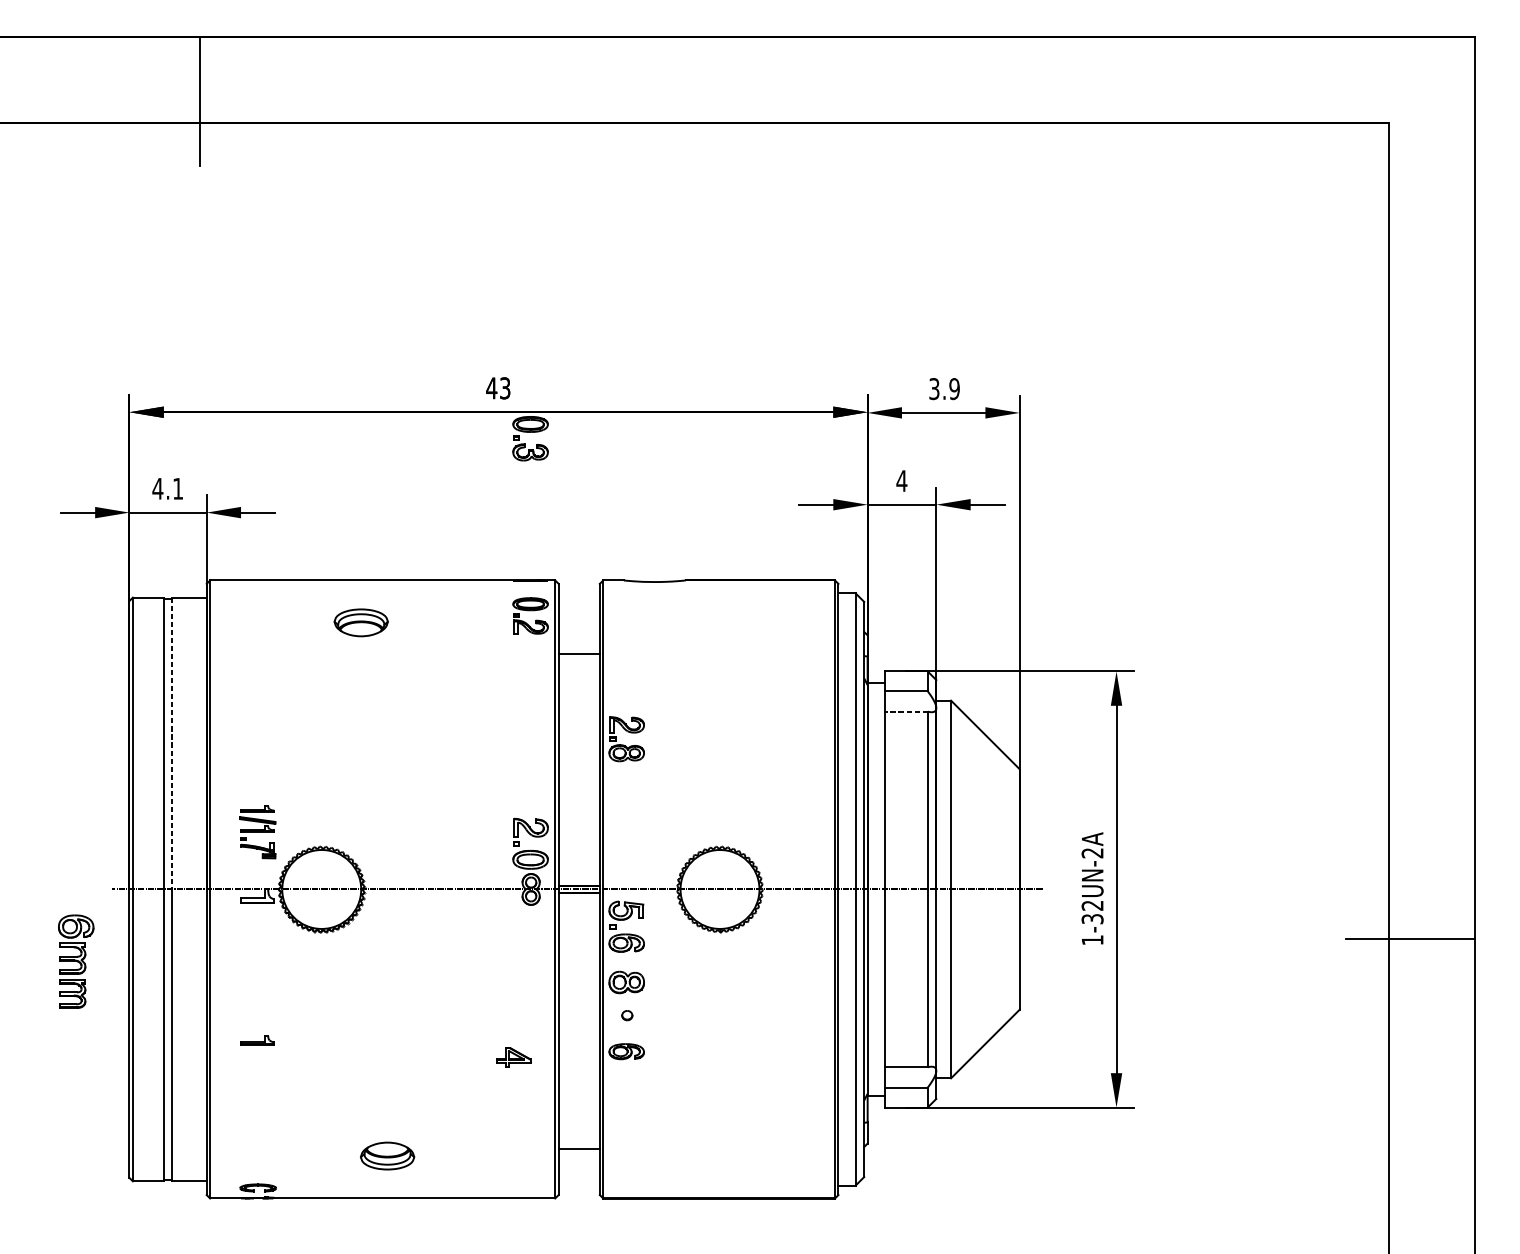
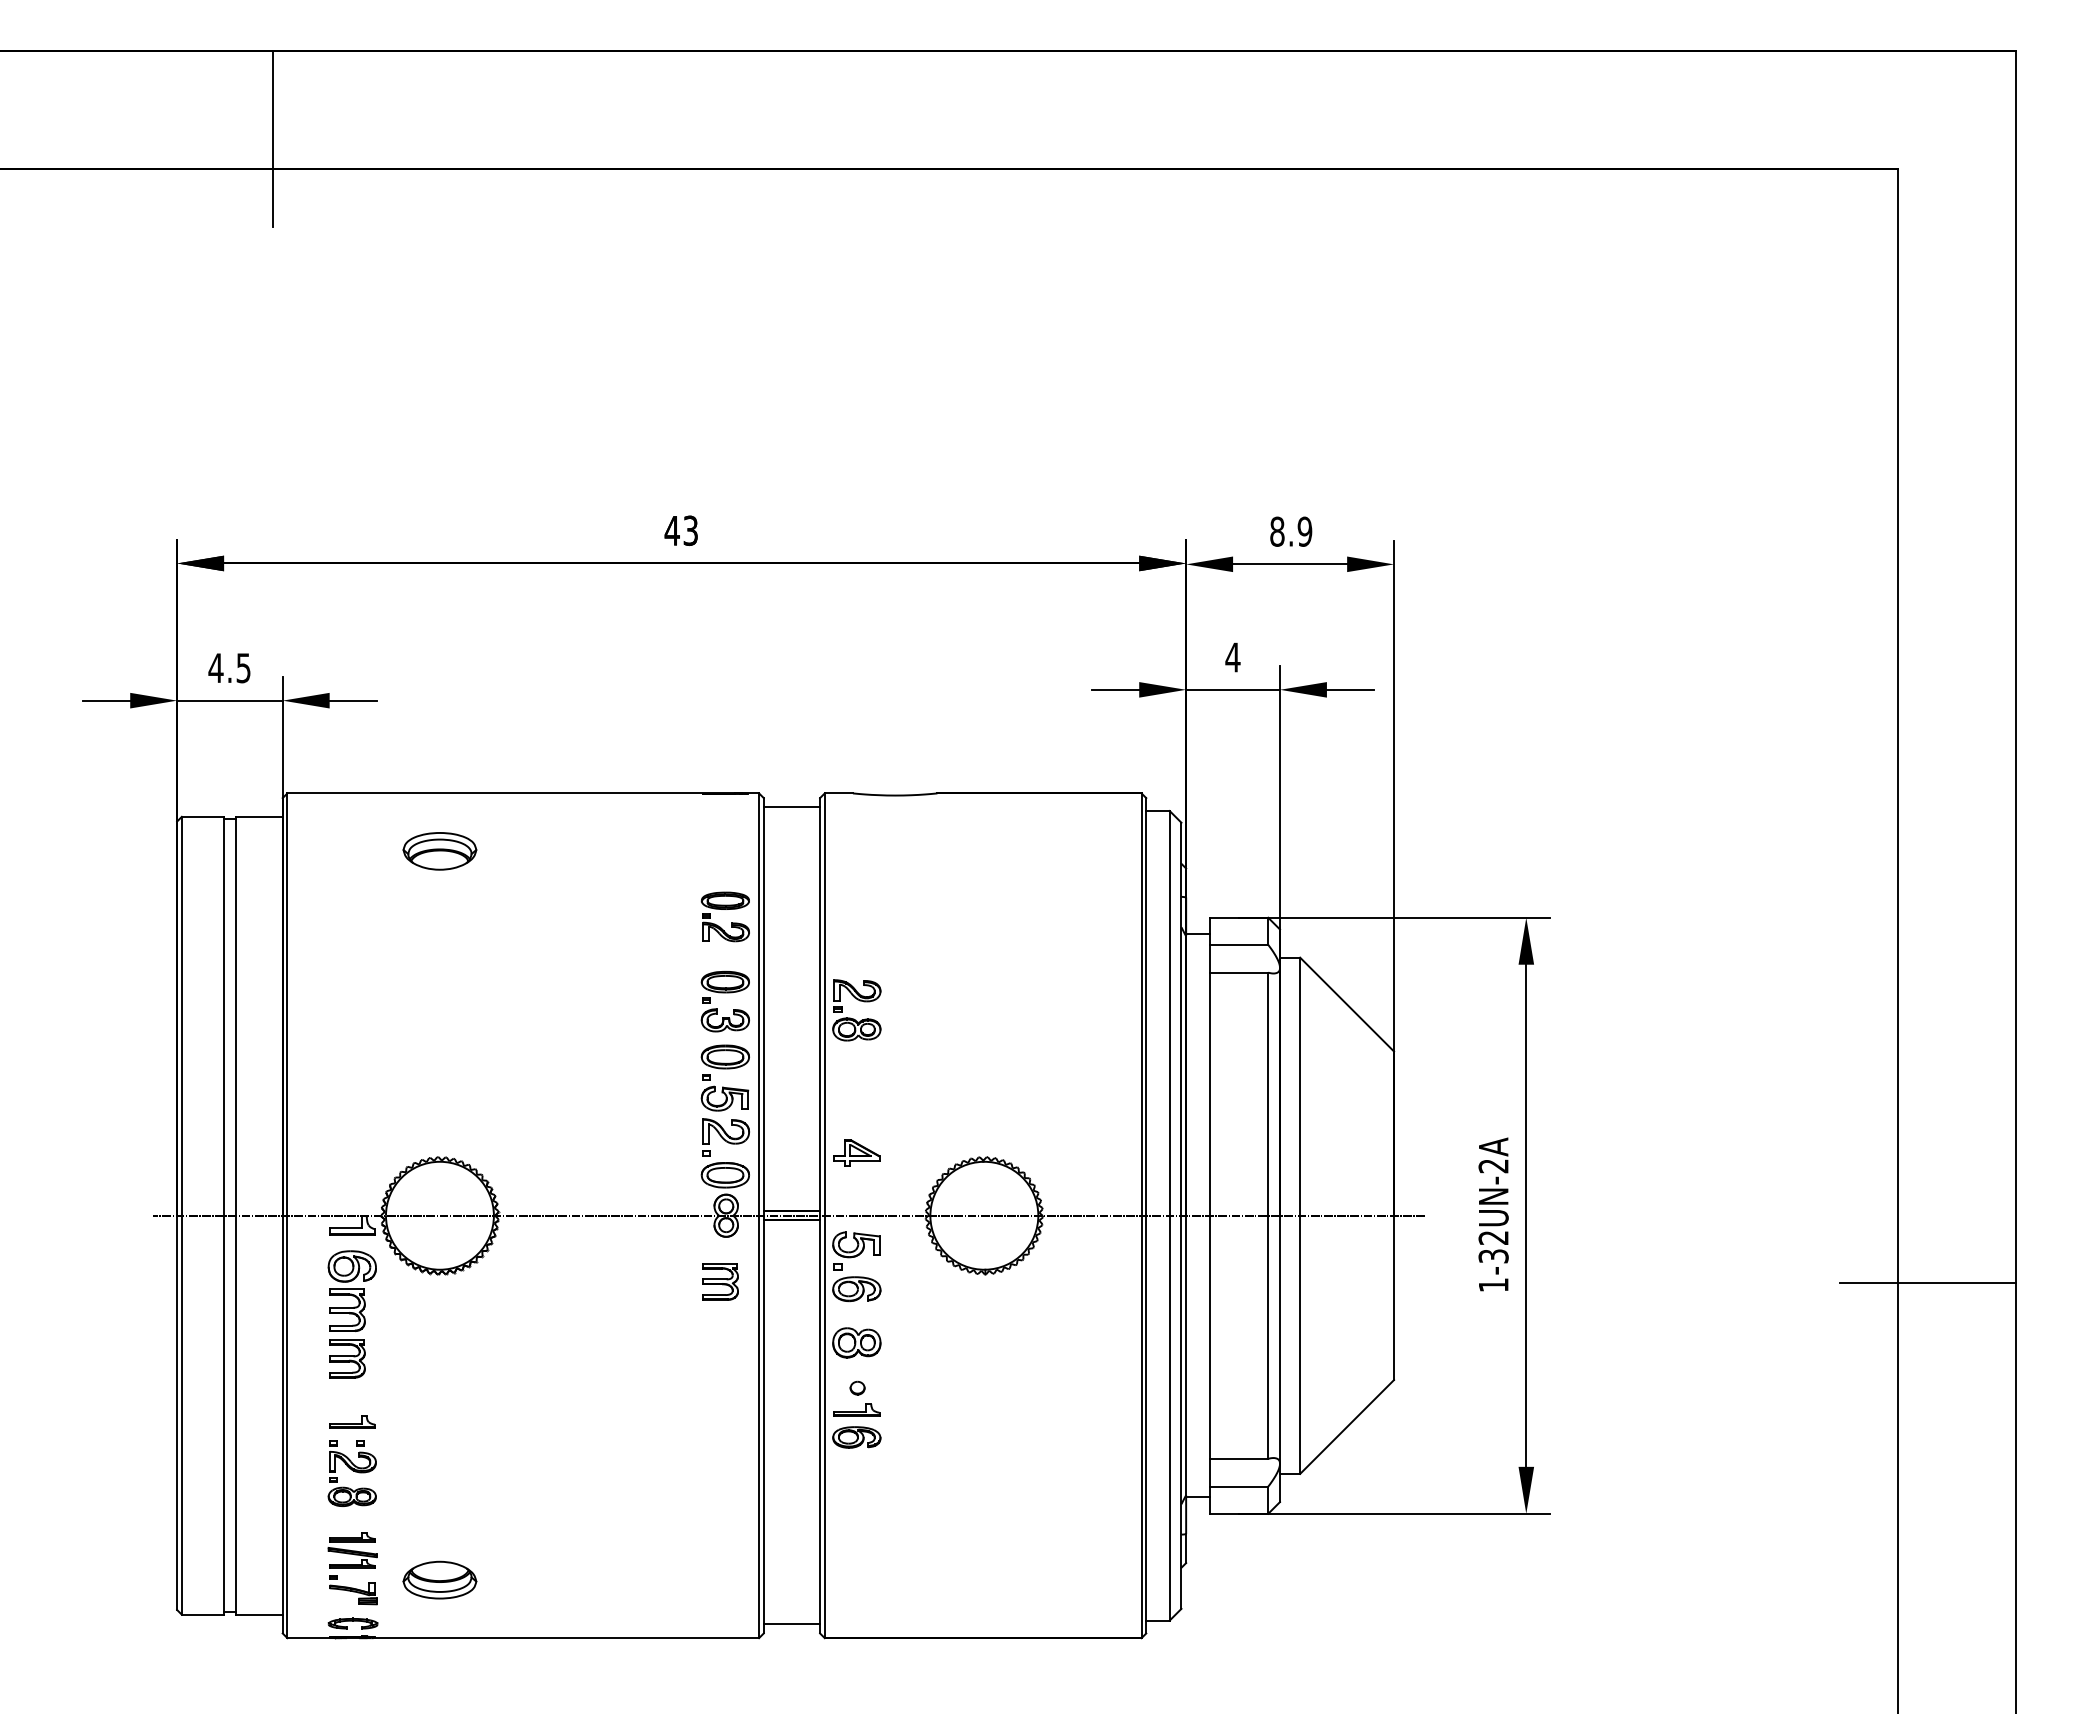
text: (934, 388) -> (1277, 531), 3.9 -> 8.9
part: (529, 432) -> (724, 993), moved
text: (178, 489) -> (243, 668), 4.1 -> 4.5
part: (529, 610) -> (724, 909), moved
part: (360, 622) -> (439, 851), moved
line: (578, 653) -> (791, 807), moved
line: (905, 711) -> (1238, 972), dashed -> solid
line: (172, 743) -> (235, 1016), dashed -> solid
part: (529, 782) -> (724, 1069), added
part: (257, 832) -> (352, 1568), moved
part: (526, 937) -> (720, 1281), added
part: (75, 961) -> (351, 1314), moved
part: (626, 1031) -> (856, 1409), added
part: (513, 1056) -> (856, 1152), moved
part: (257, 1078) -> (351, 1473), added
line: (578, 1149) -> (791, 1624), moved
part: (387, 1155) -> (439, 1579), moved

